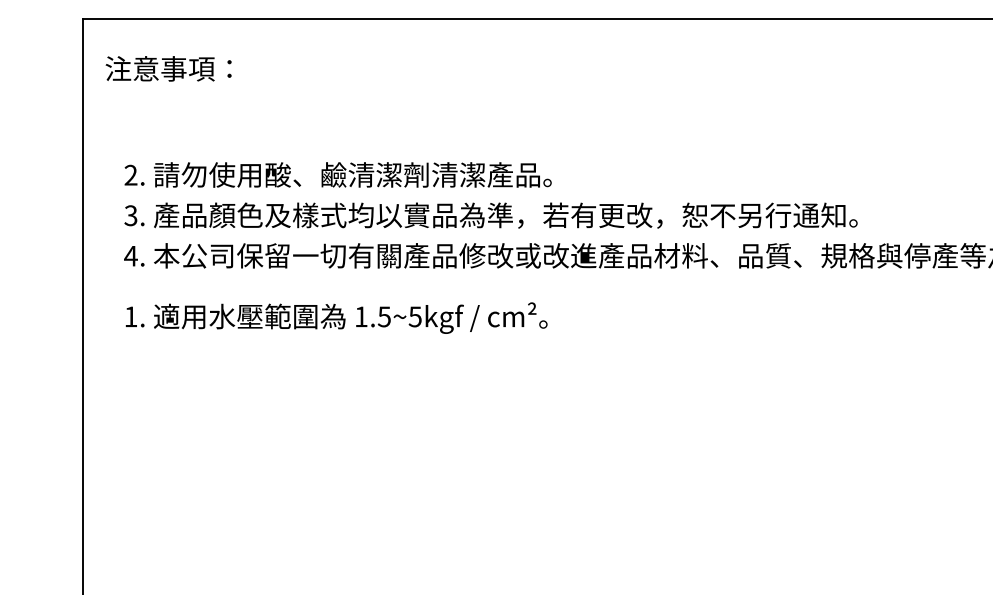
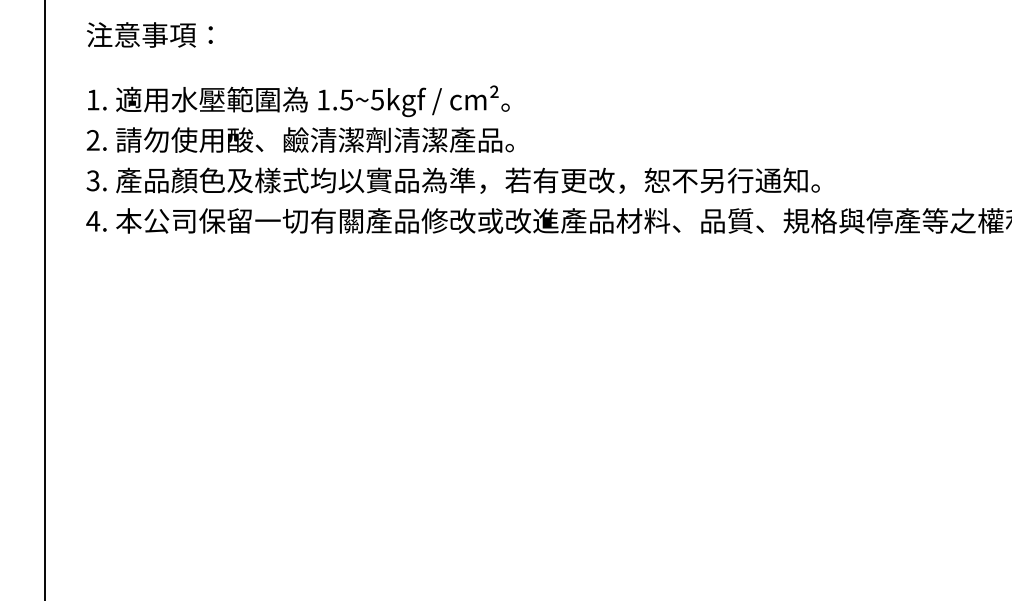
text: (168, 68) -> (149, 34), moved
text: (336, 318) -> (298, 101), moved

